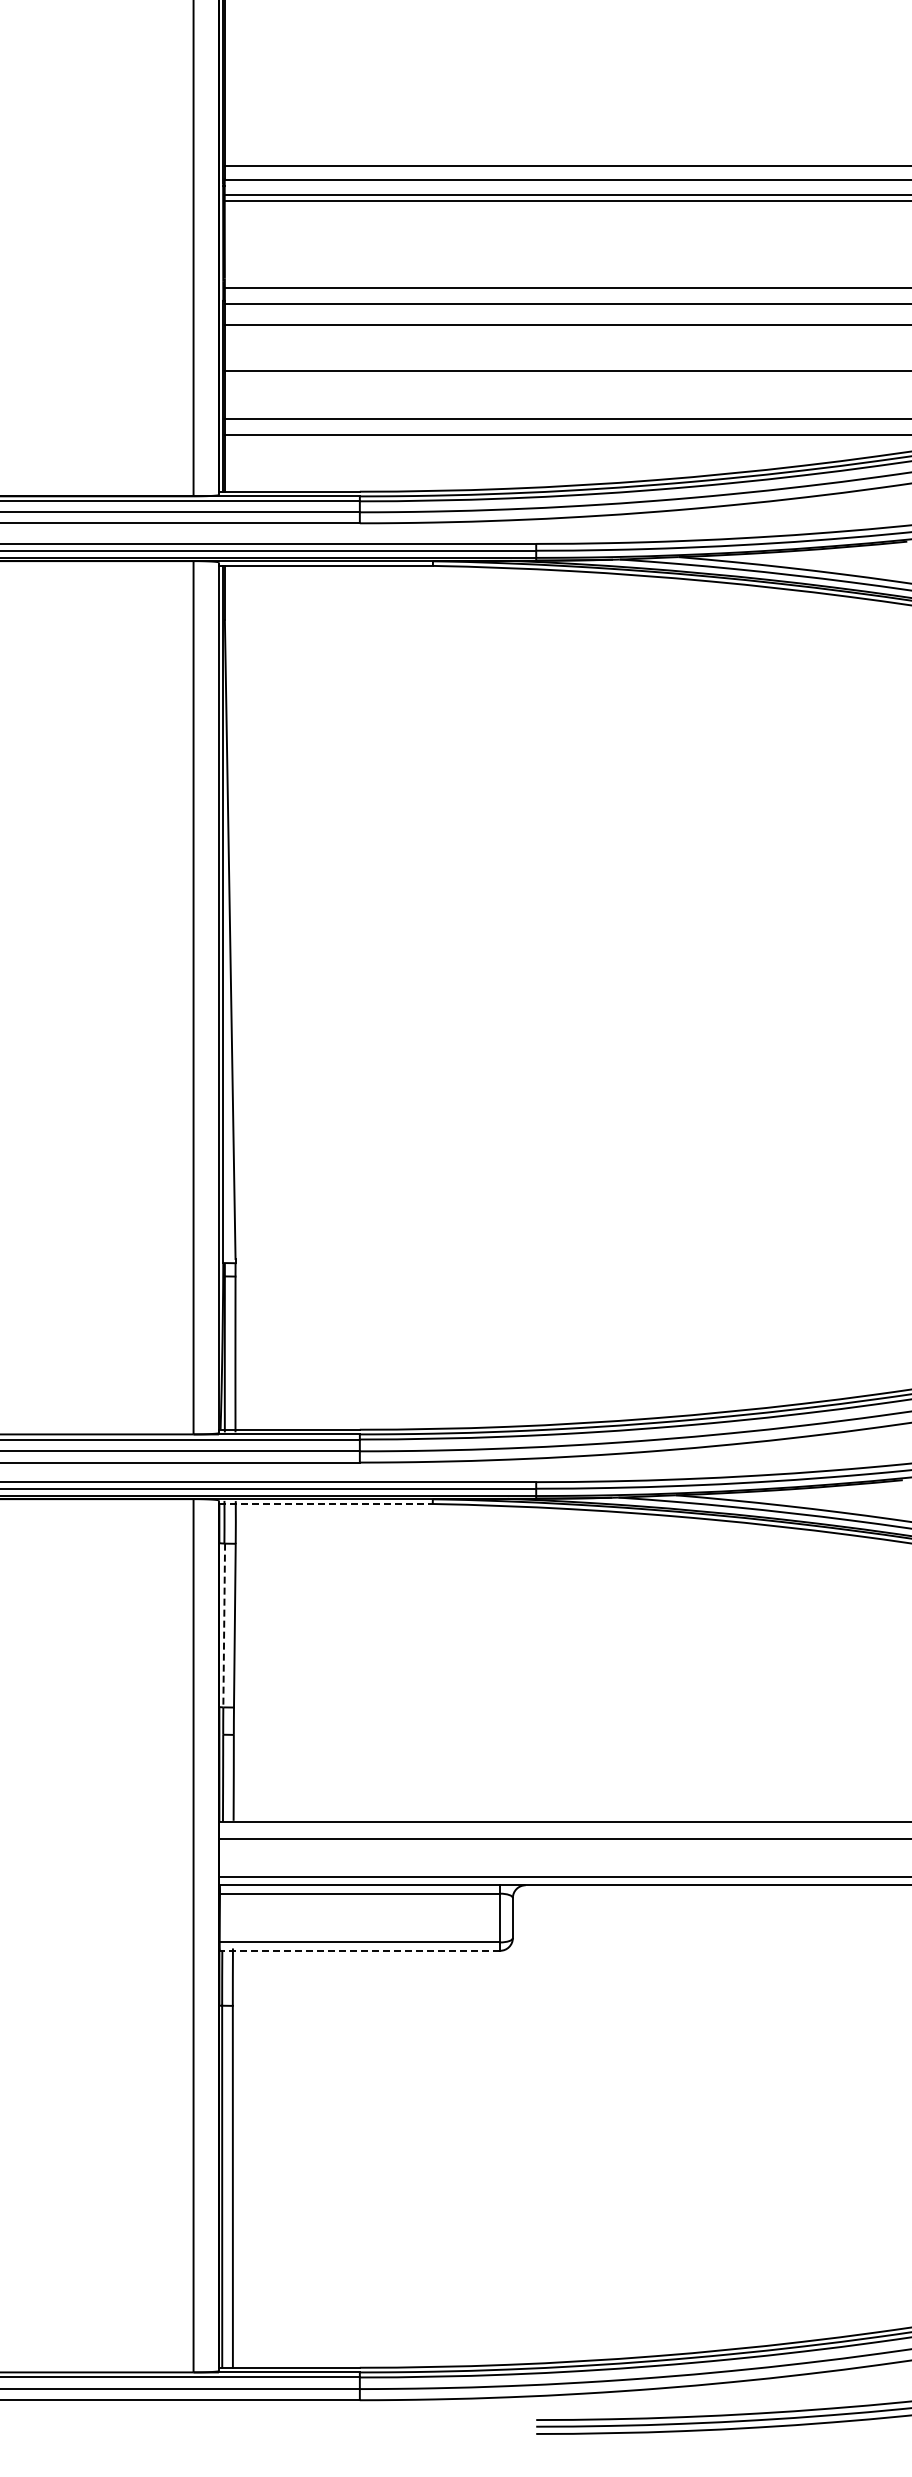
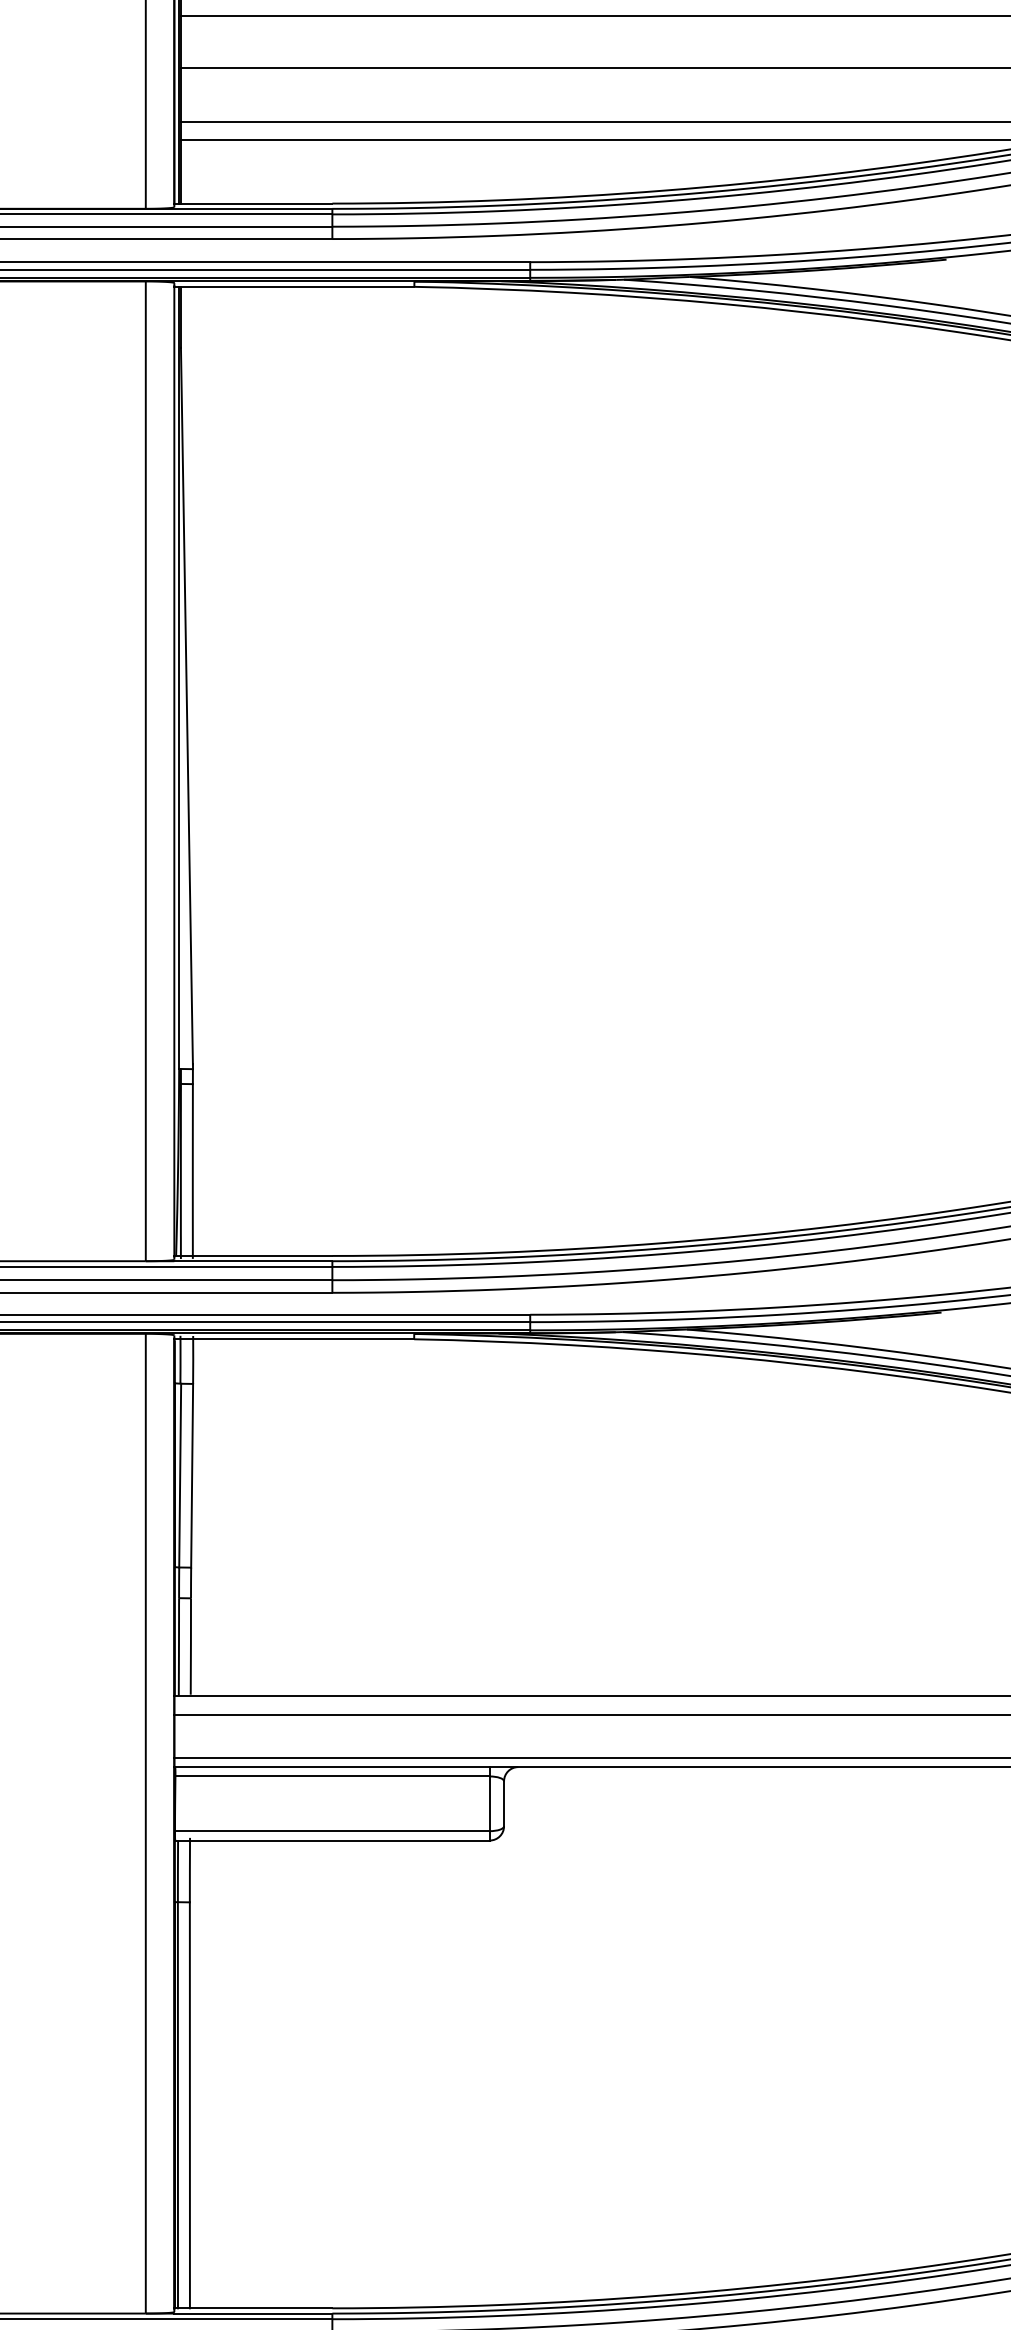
line: (325, 1504) -> (293, 1339), dashed -> solid
line: (224, 1625) -> (180, 1475), dashed -> solid
line: (359, 1950) -> (331, 1840), dashed -> solid

